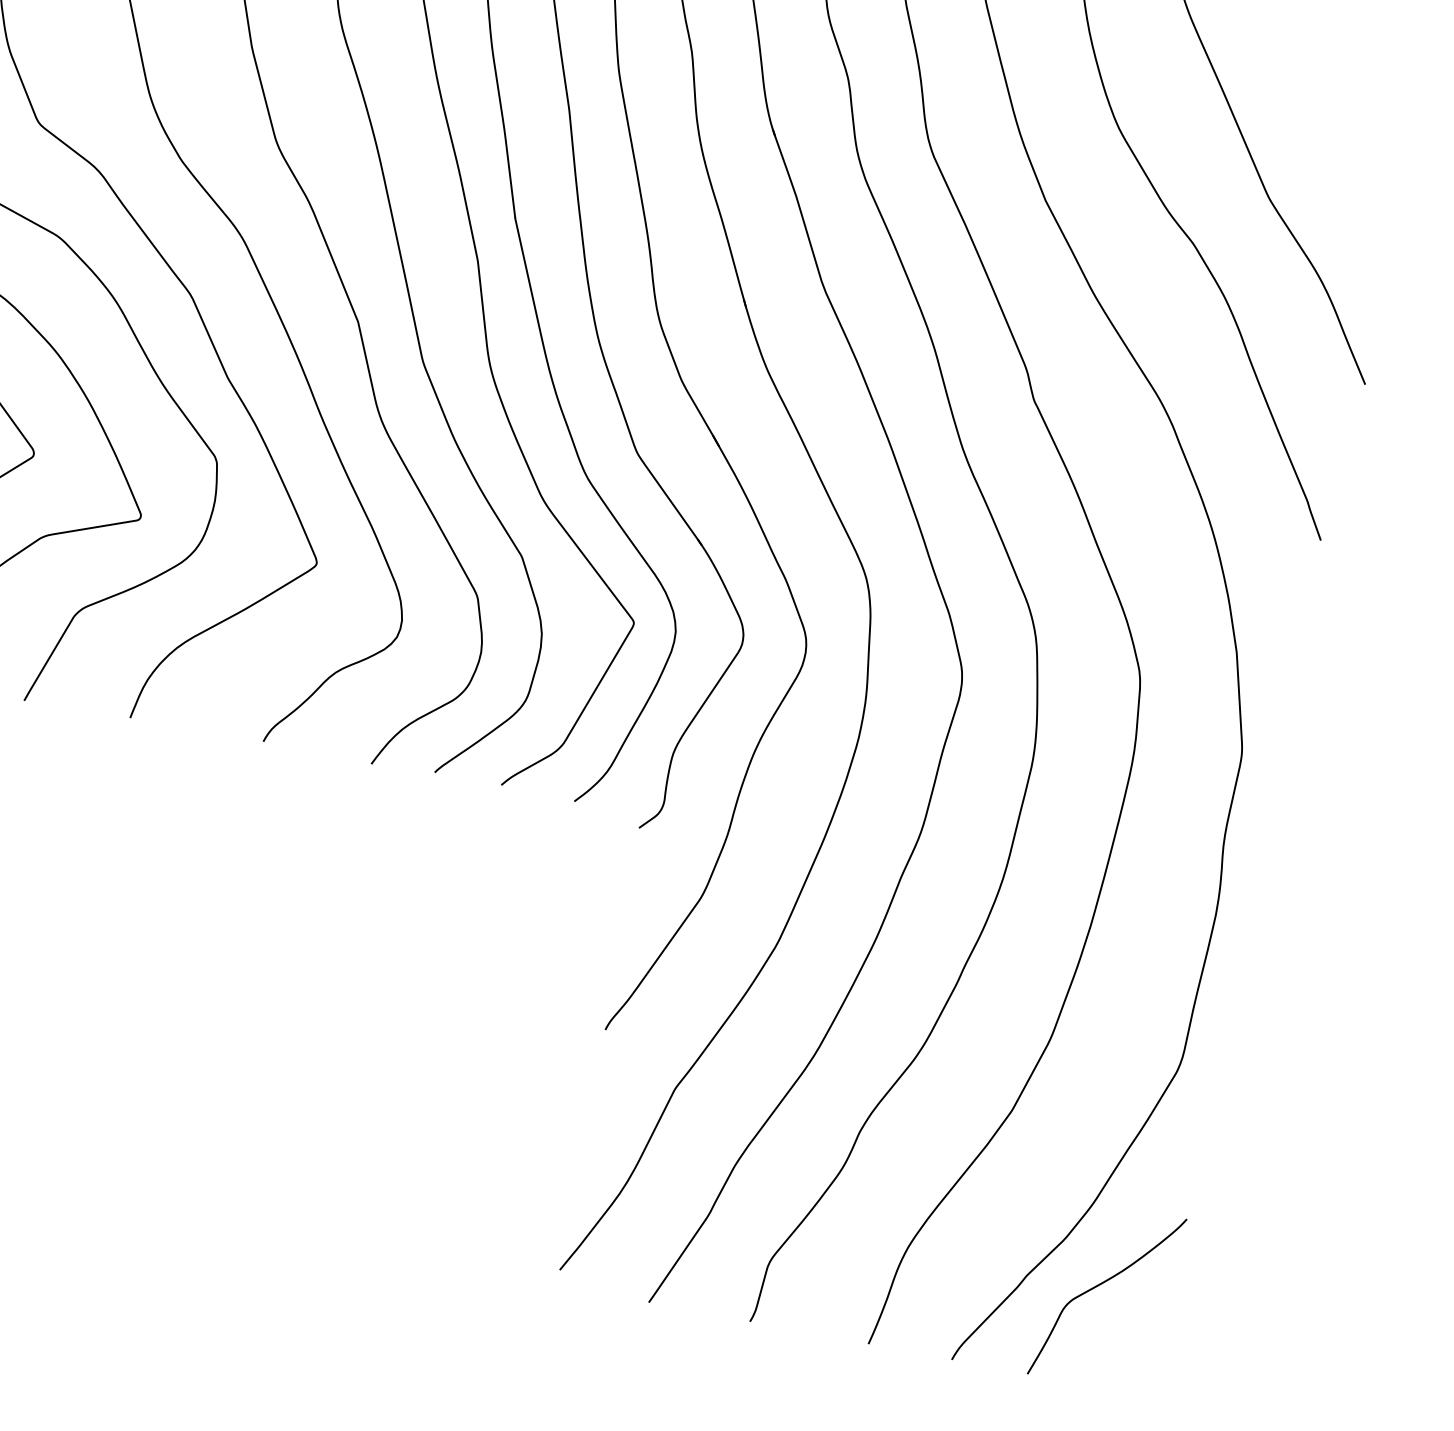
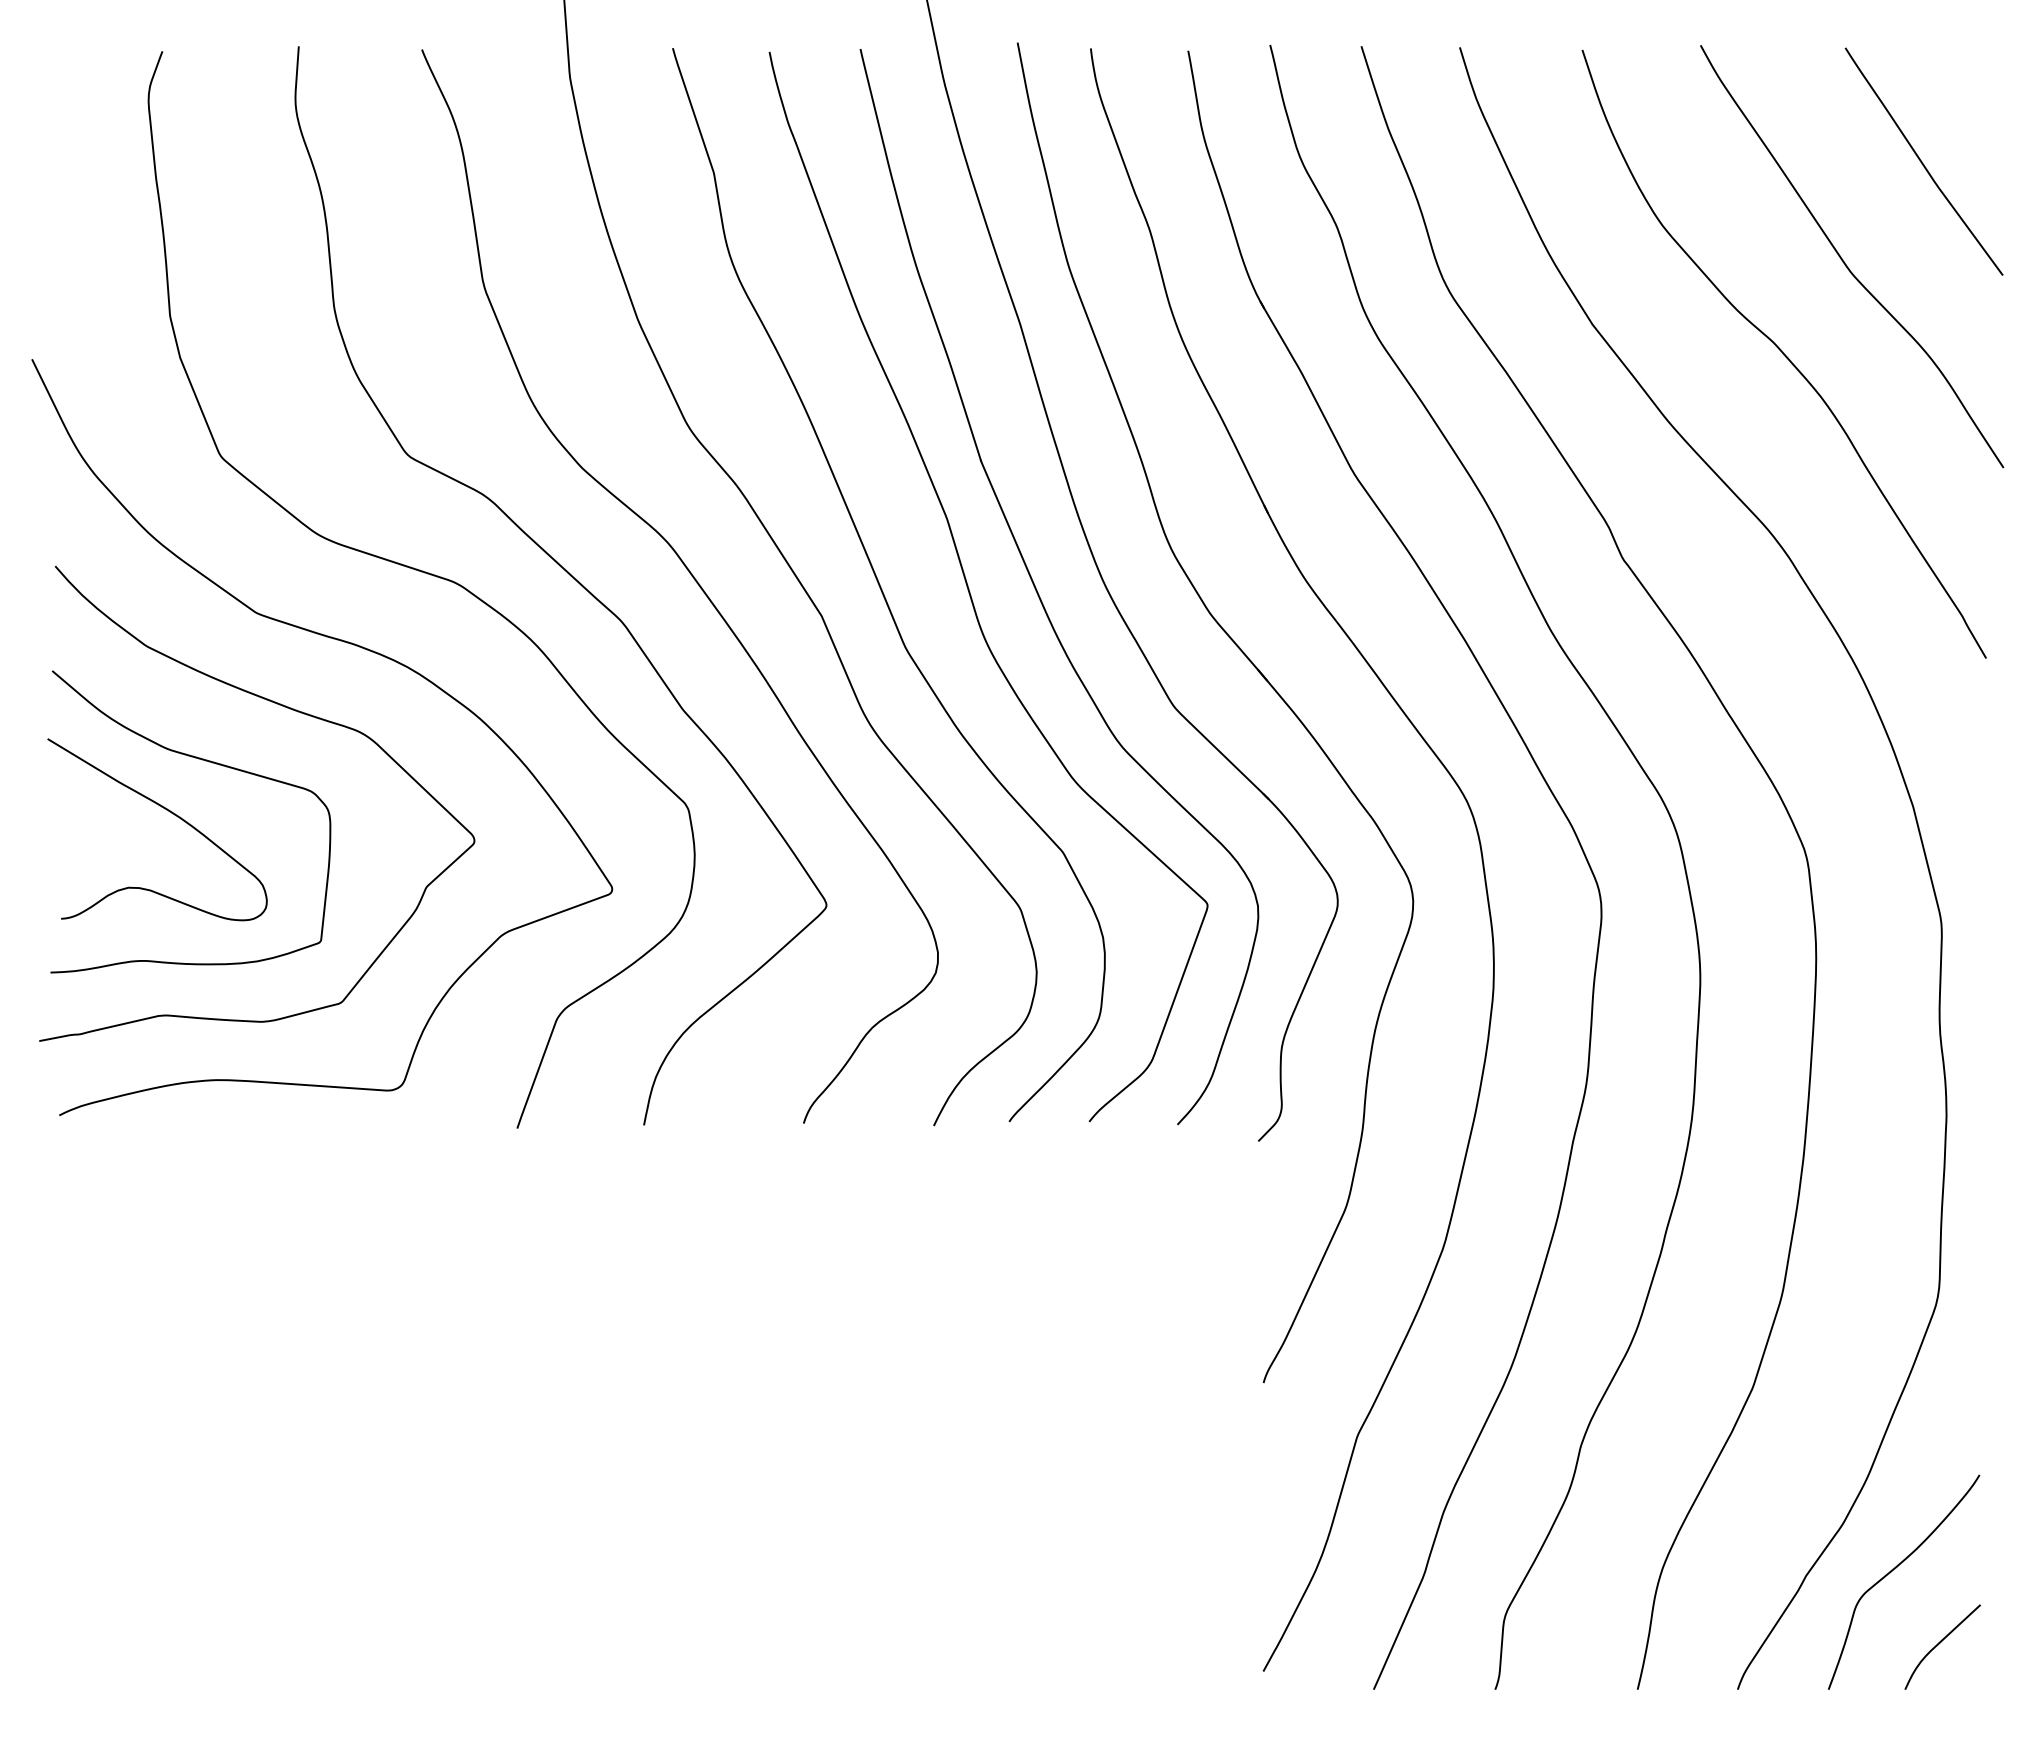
curve: (1345, 116) -> (1922, 161), added
curve: (1127, 1353) -> (1940, 1643), added

